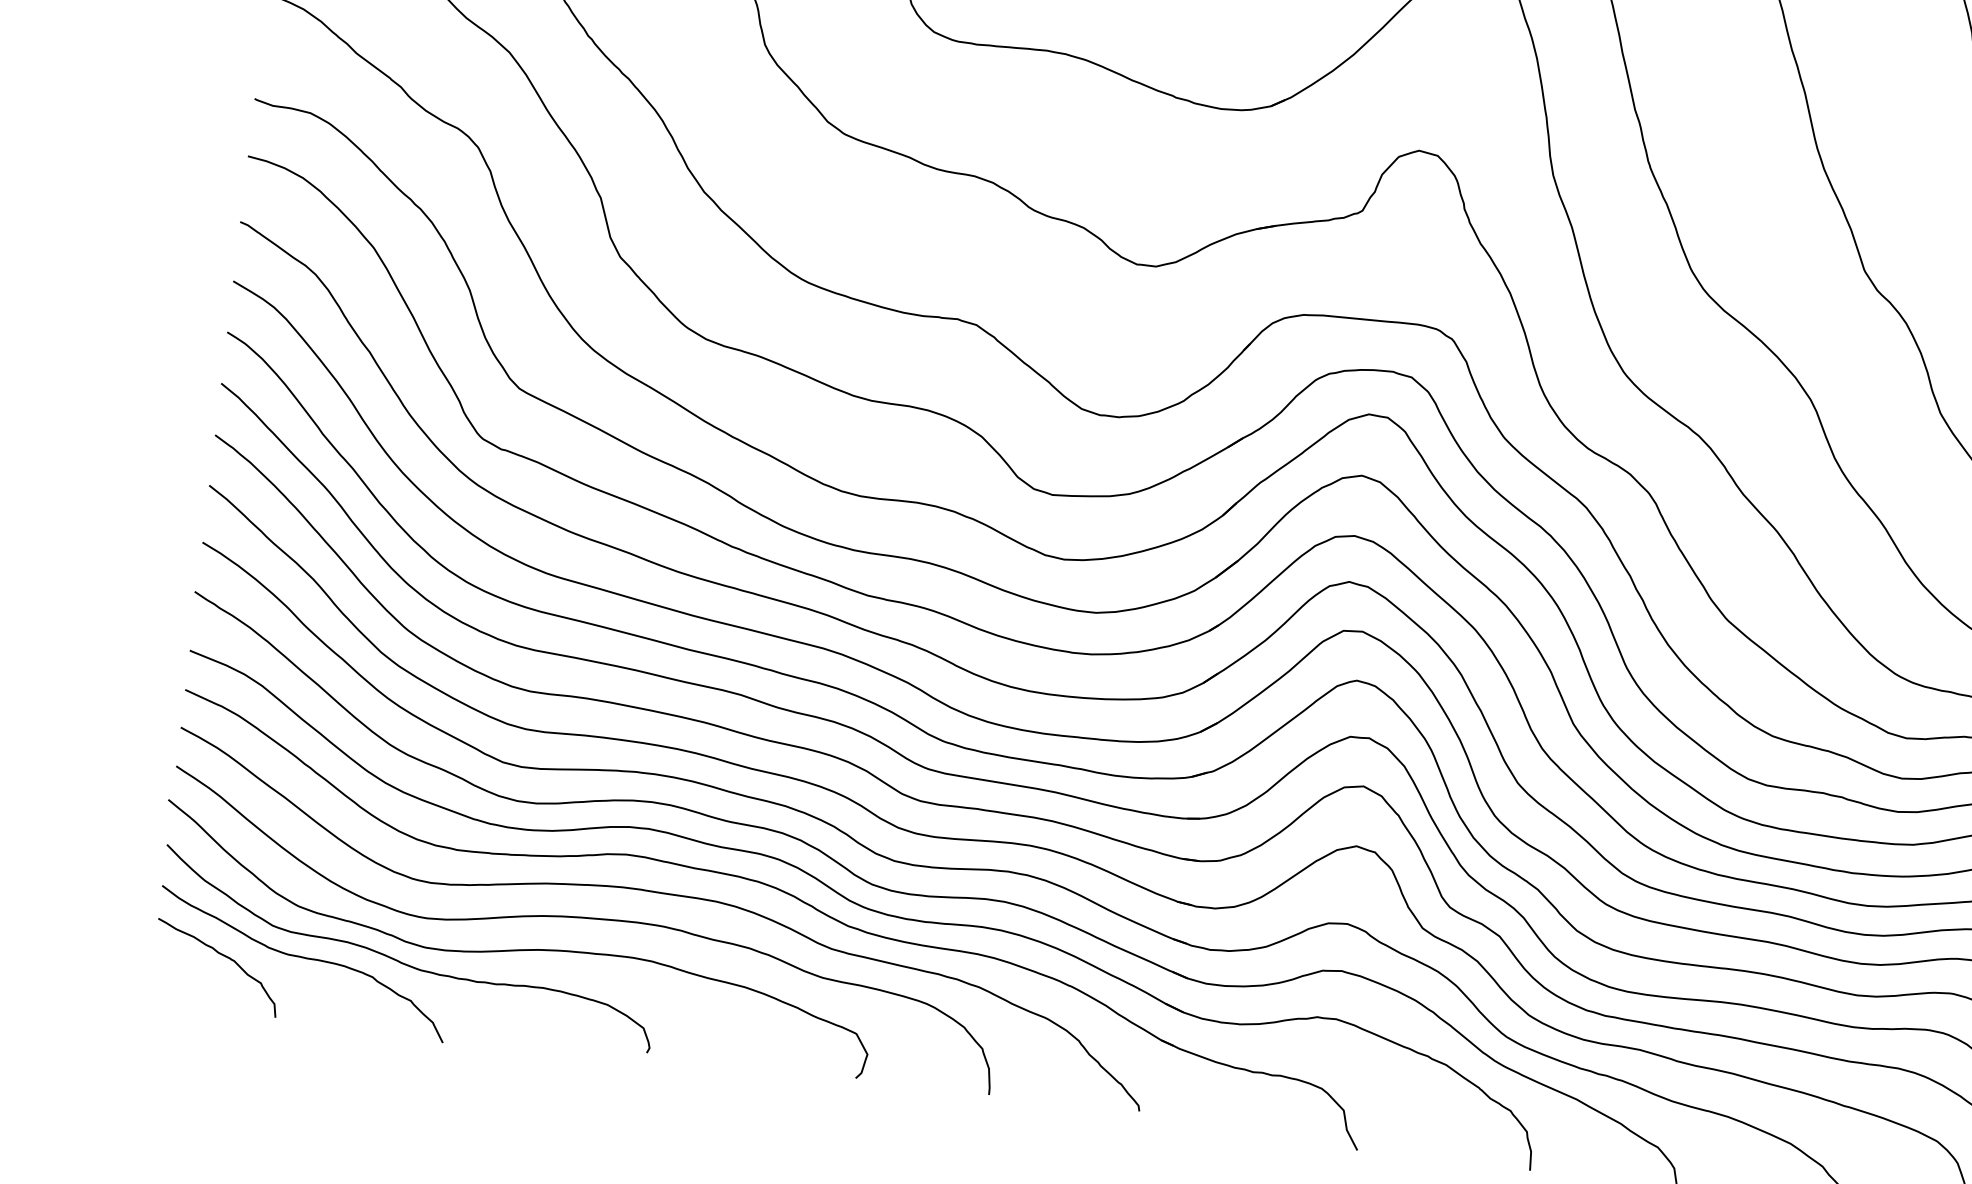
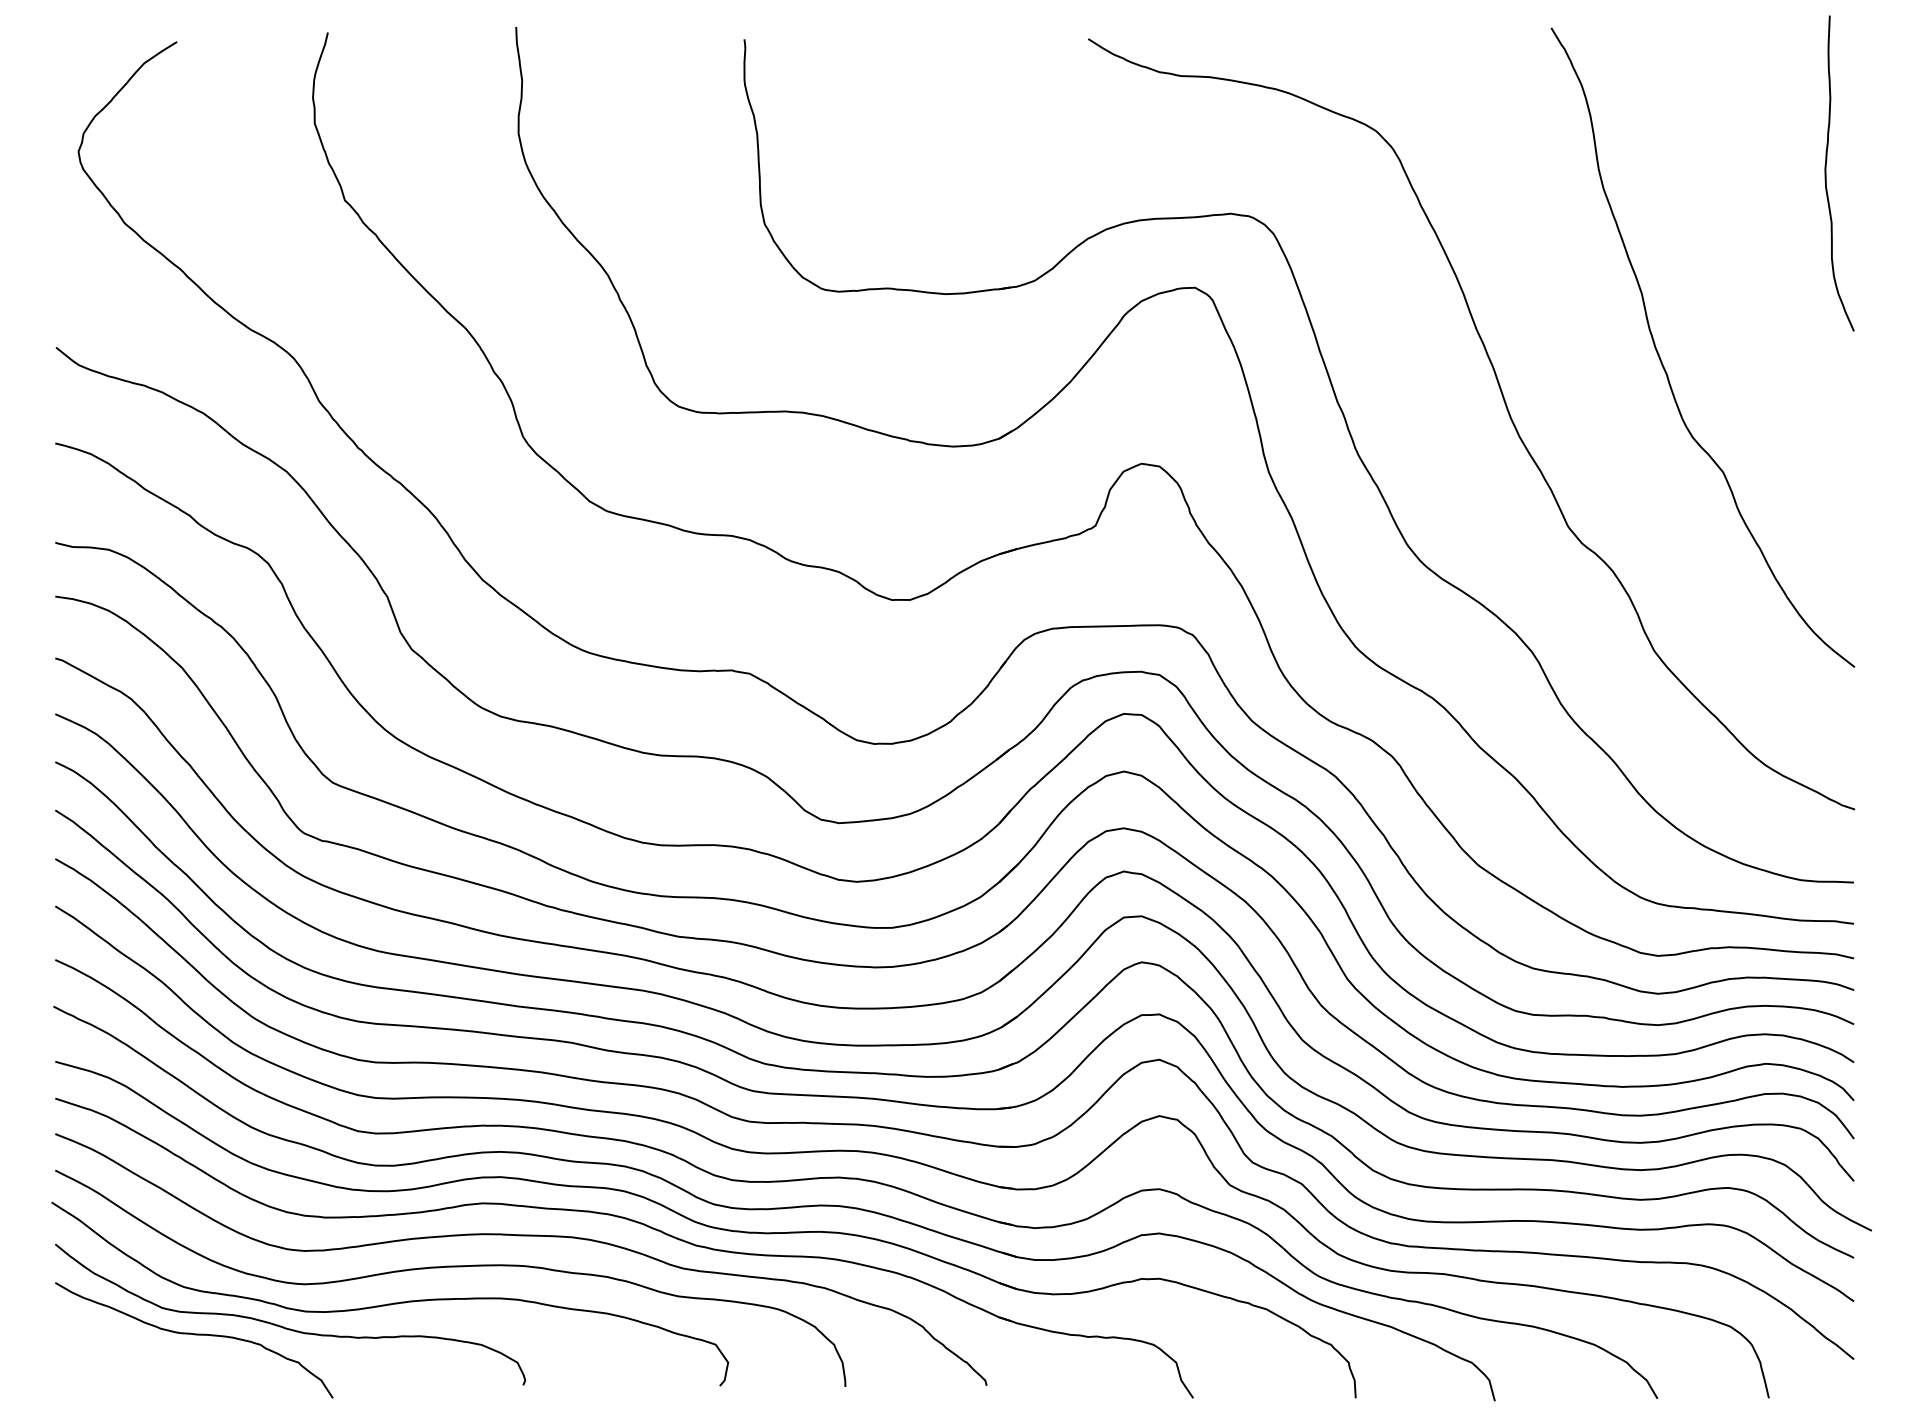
curve: (222, 955) -> (118, 1341), removed

